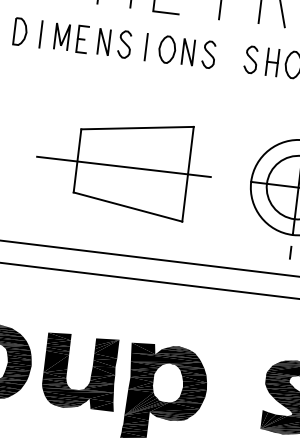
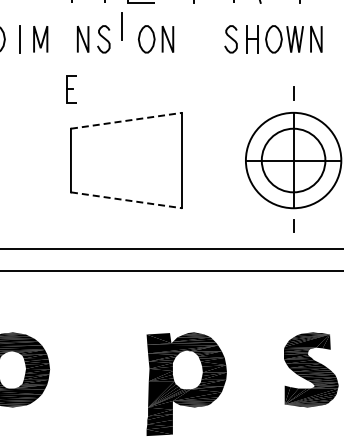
part: (82, 39) -> (71, 89), moved
line: (146, 47) -> (121, 26), moved
curve: (208, 53) -> (188, 38), removed
line: (138, 127) -> (127, 120), solid -> dashed
line: (123, 166) -> (117, 160), removed
line: (128, 207) -> (127, 200), solid -> dashed
part: (91, 374) -> (110, 370), removed

